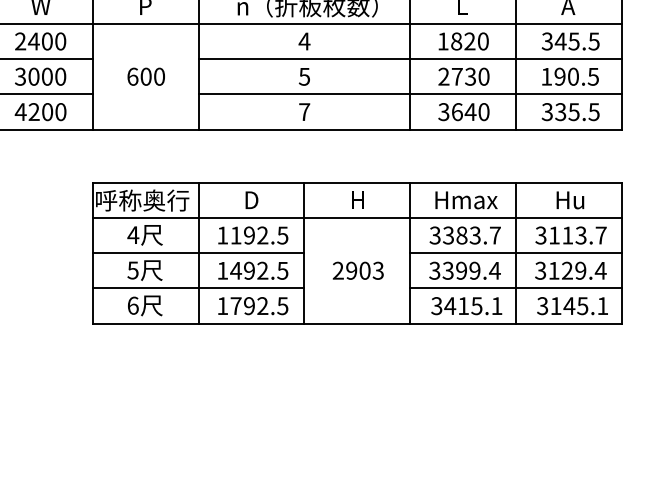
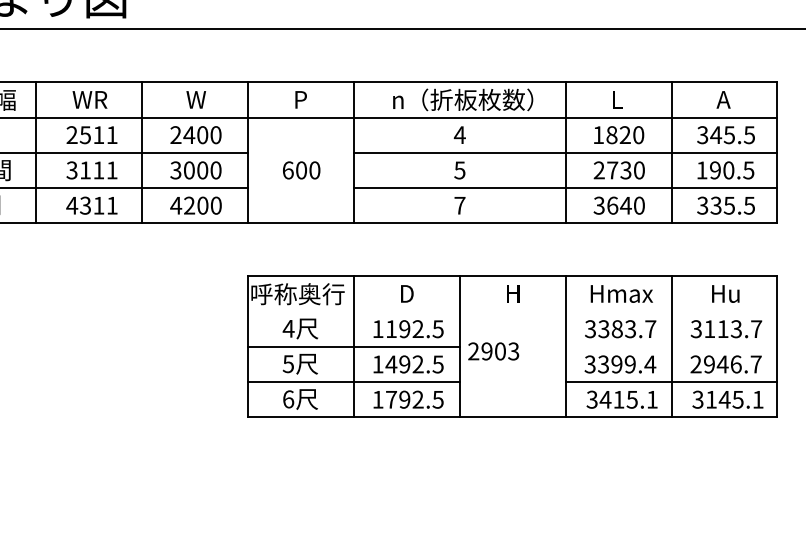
line: (357, 217) -> (512, 311), removed
line: (516, 252) -> (671, 346), removed
text: (358, 270) -> (493, 351), moved
text: (571, 270) -> (726, 364), 3129.4 -> 2946.7

